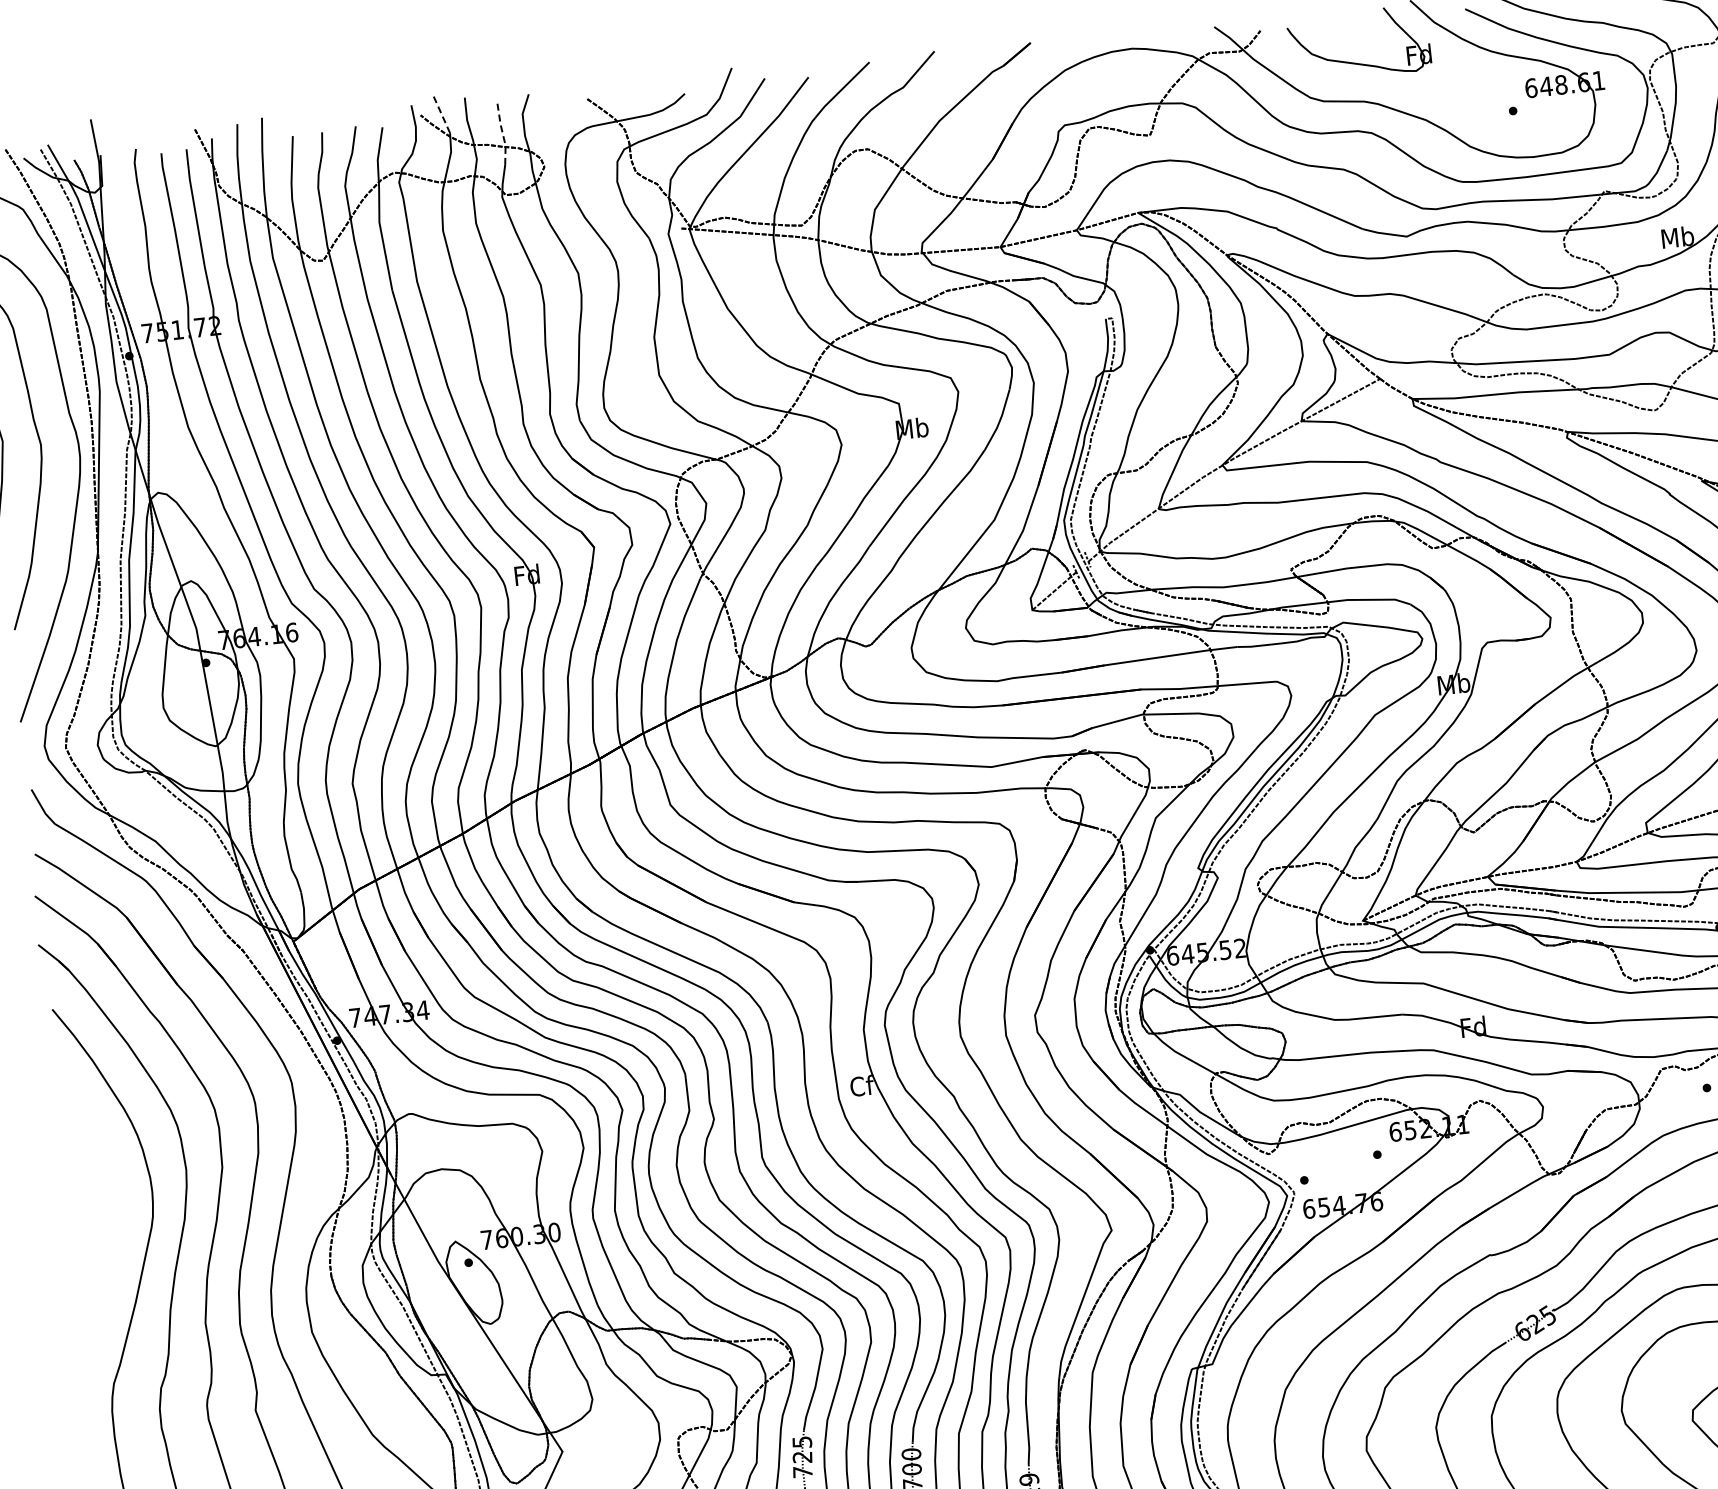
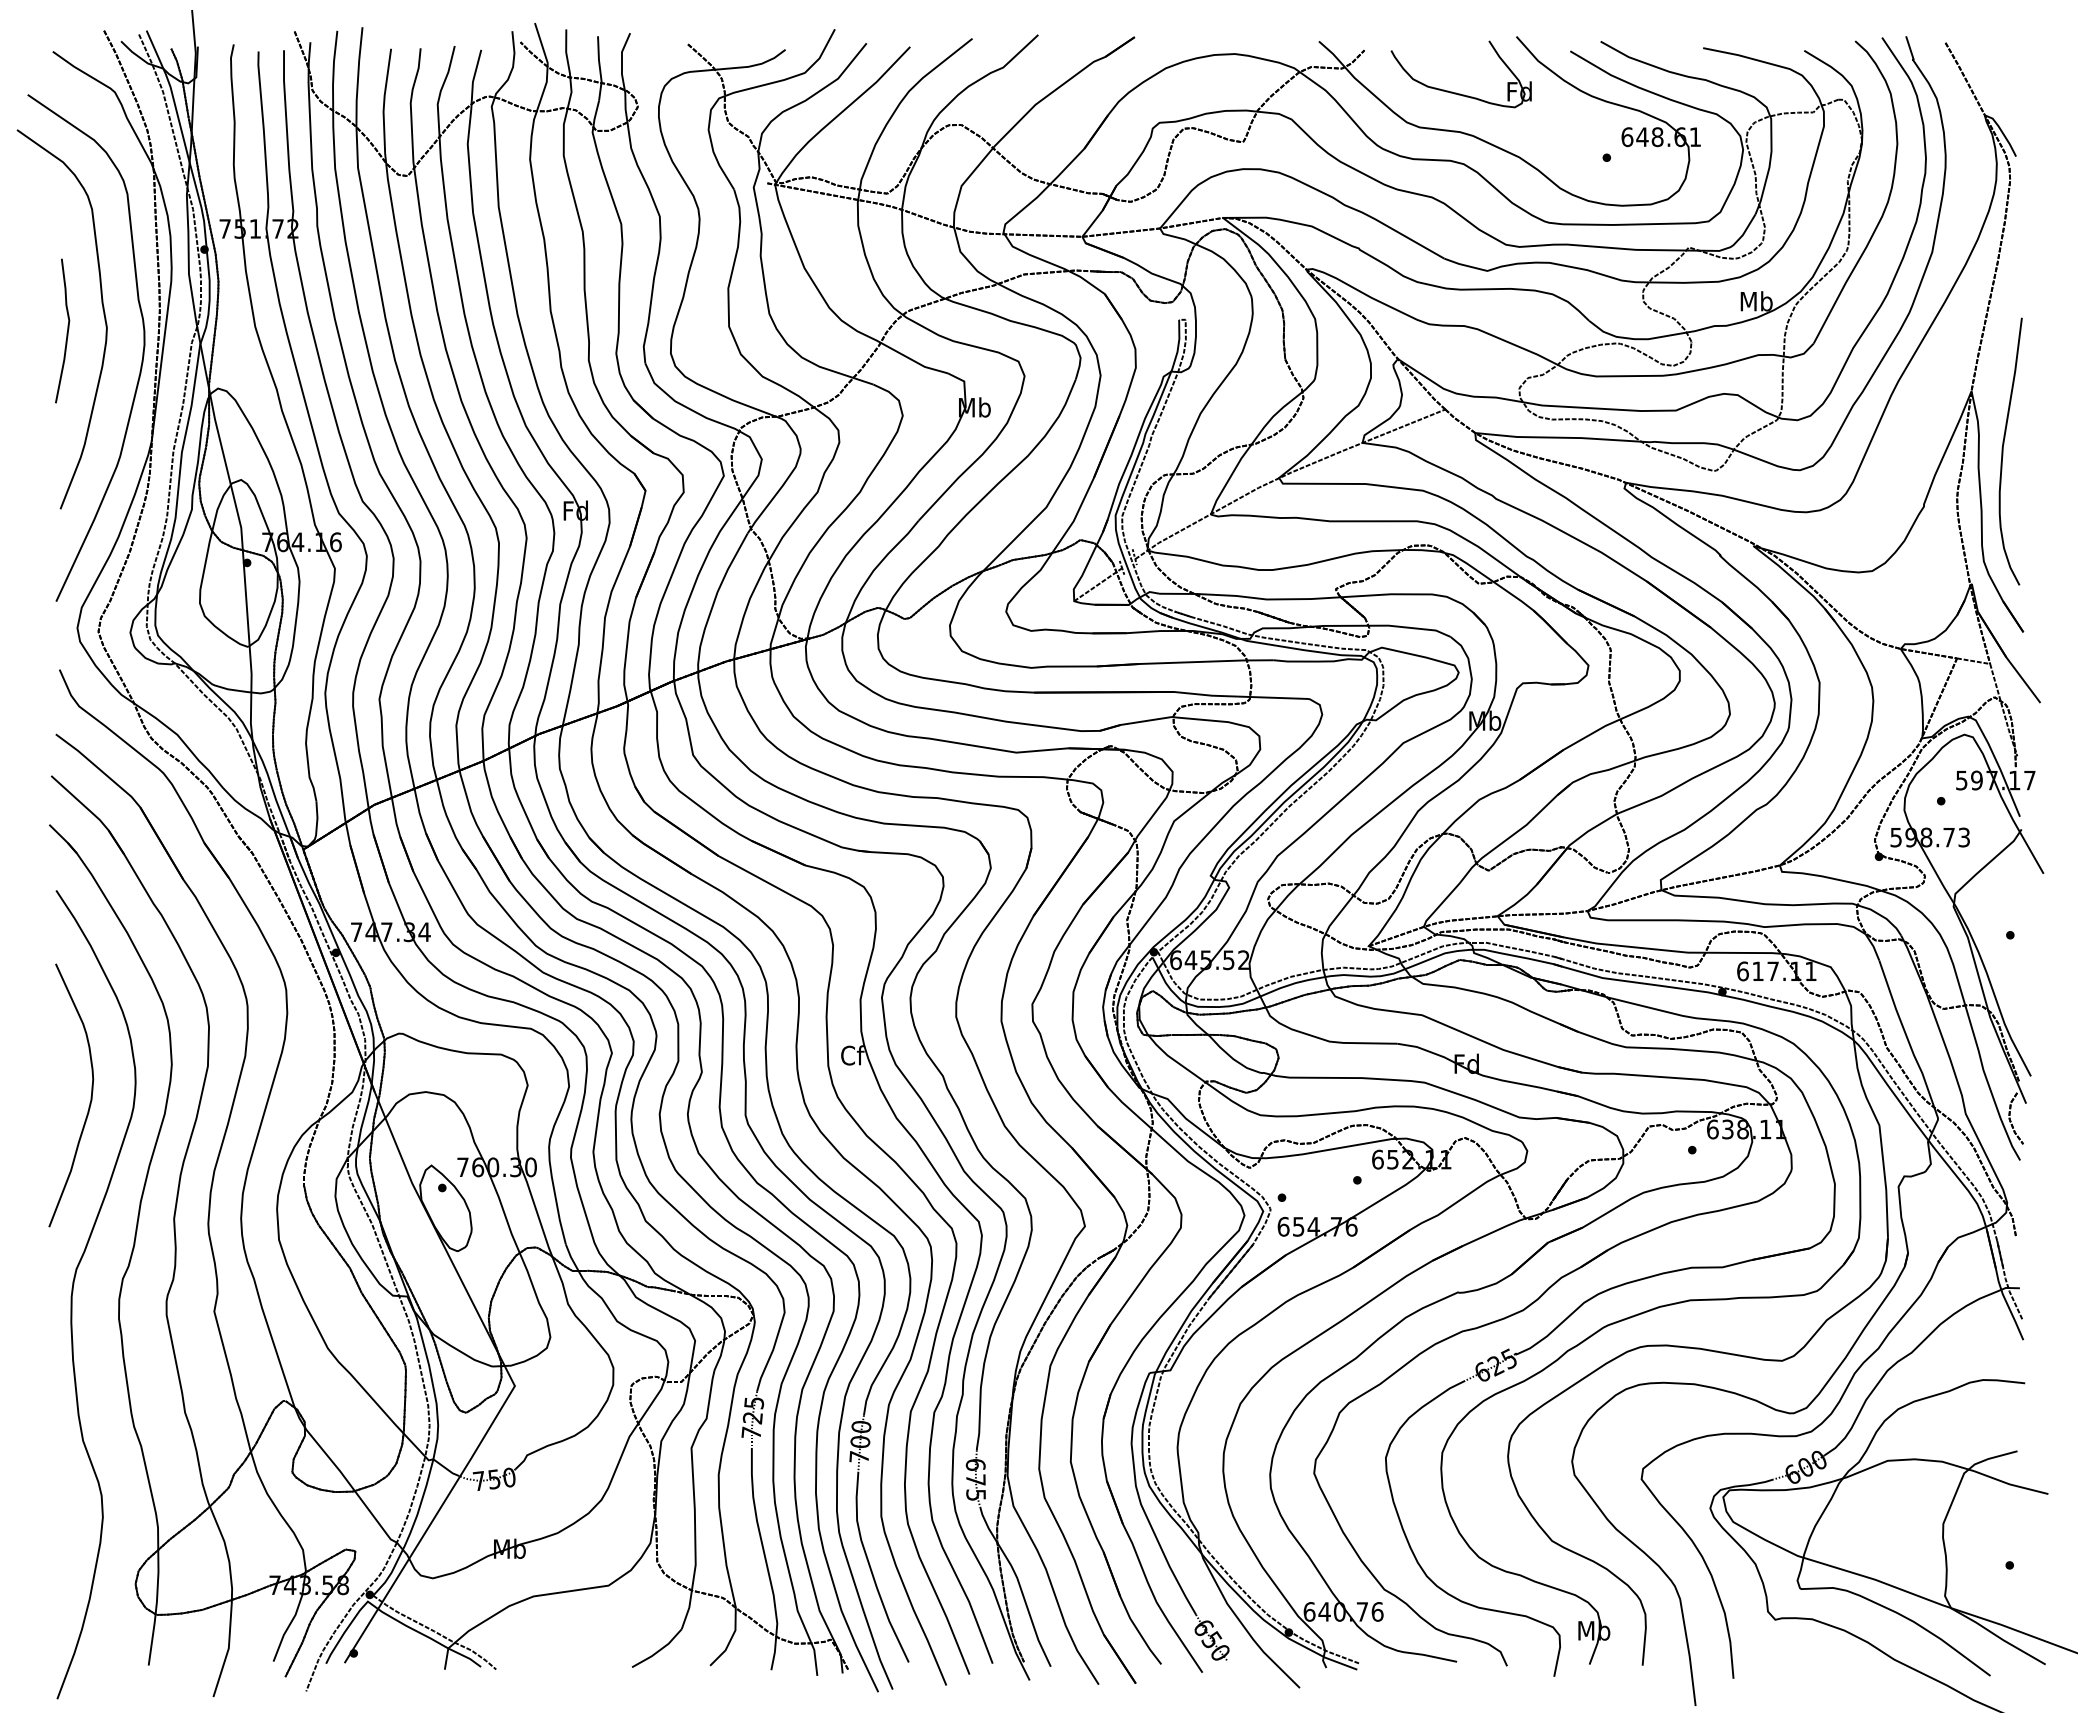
line: (441, 113) -> (541, 42), dashed -> solid
line: (502, 132) -> (599, 68), dashed -> solid
curve: (108, 1210) -> (90, 1096), added

